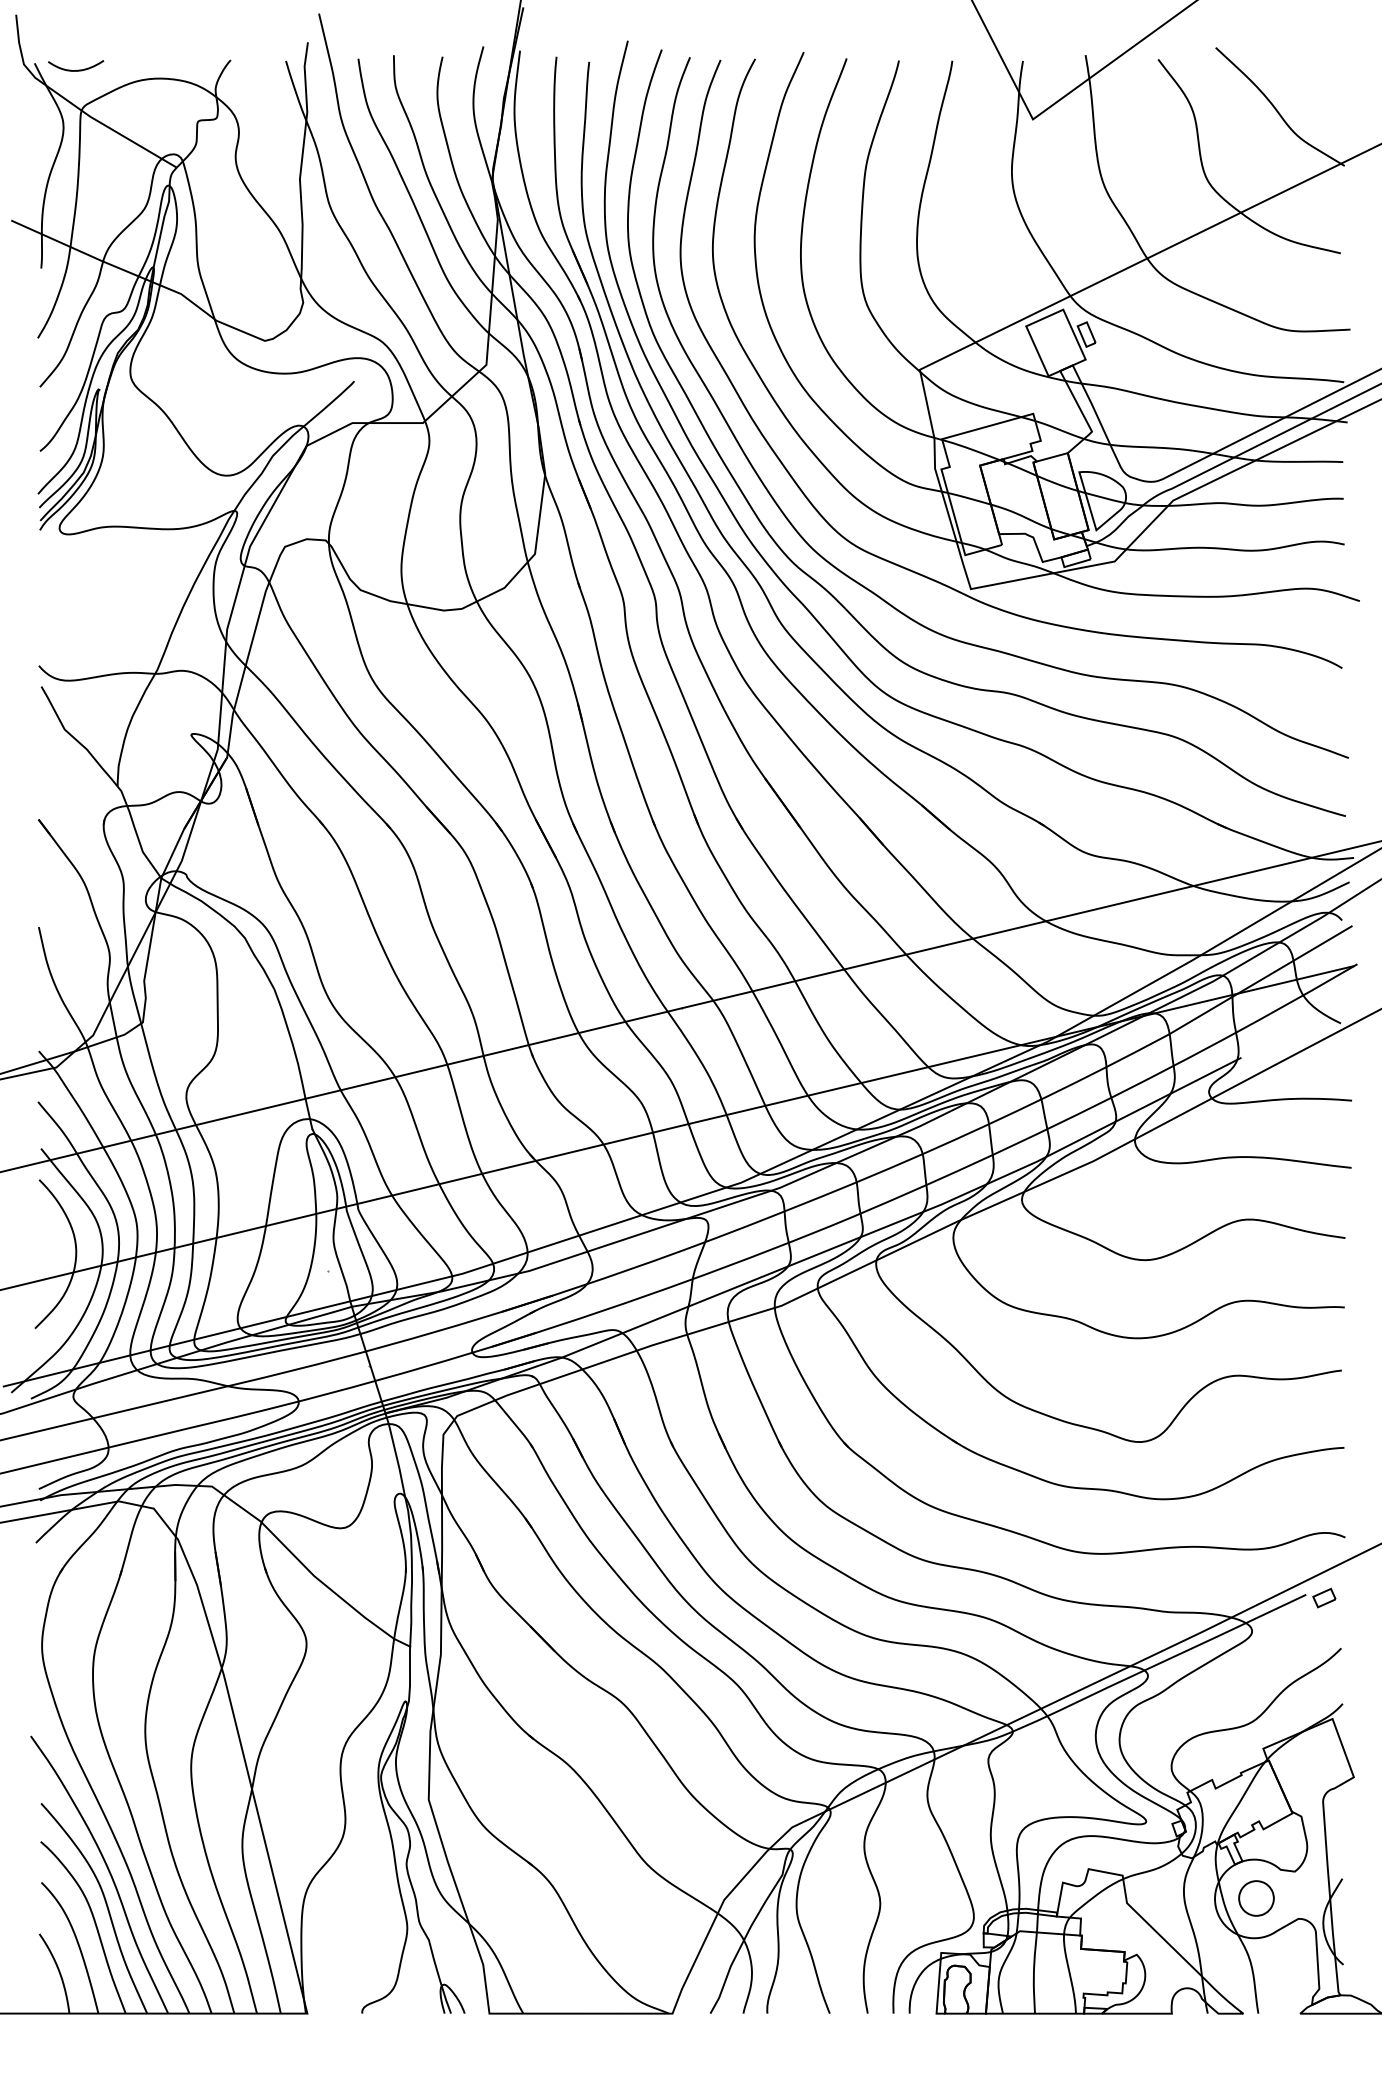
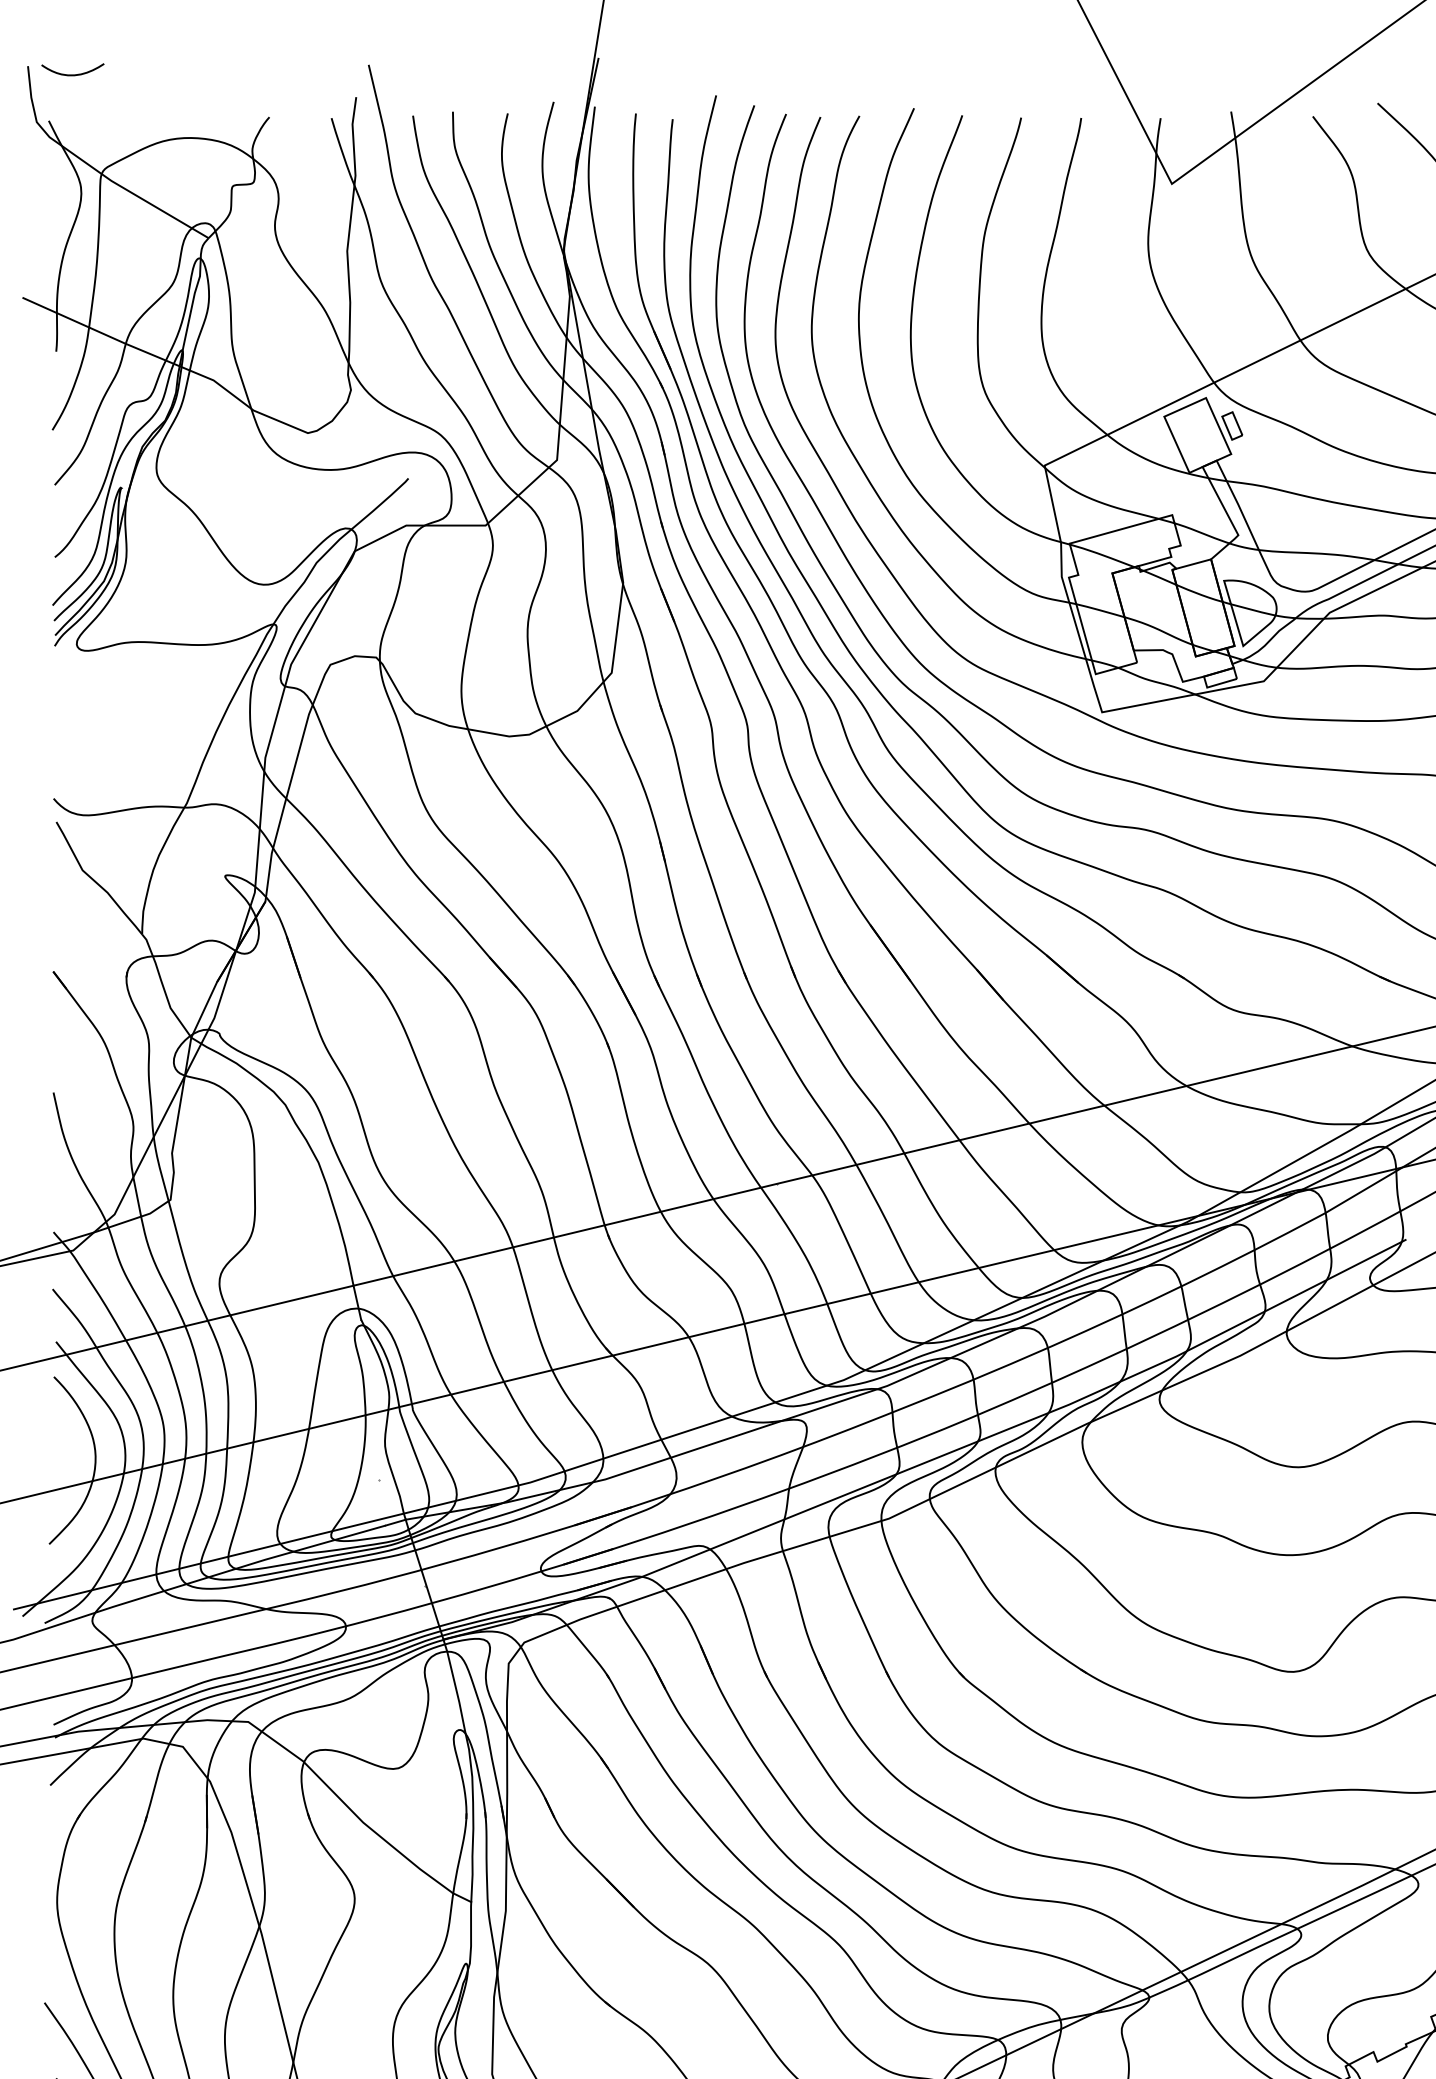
curve: (78, 69) -> (75, 73), moved

